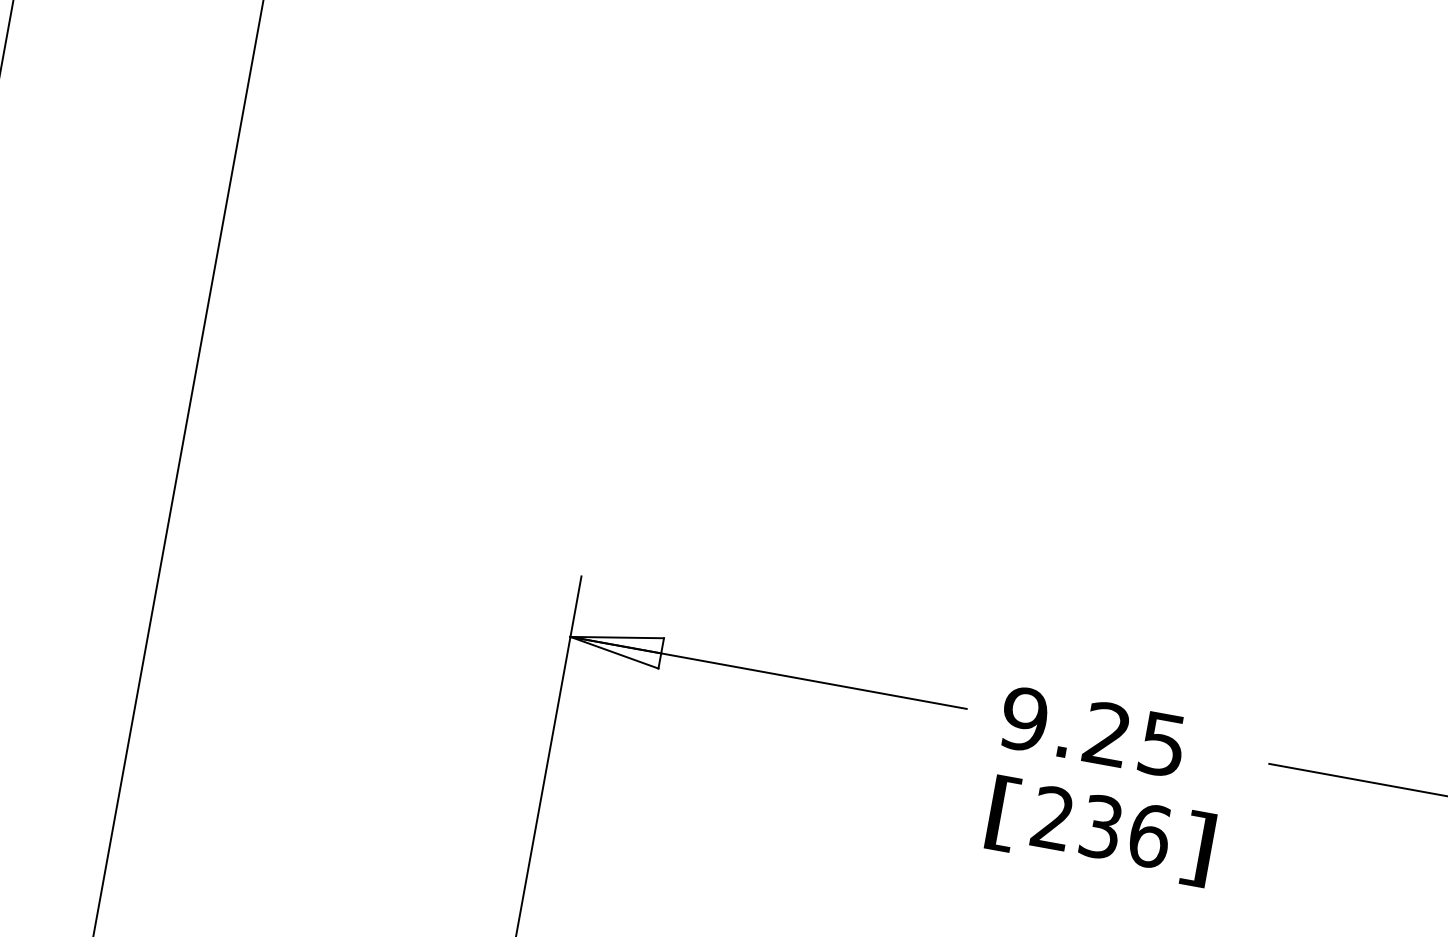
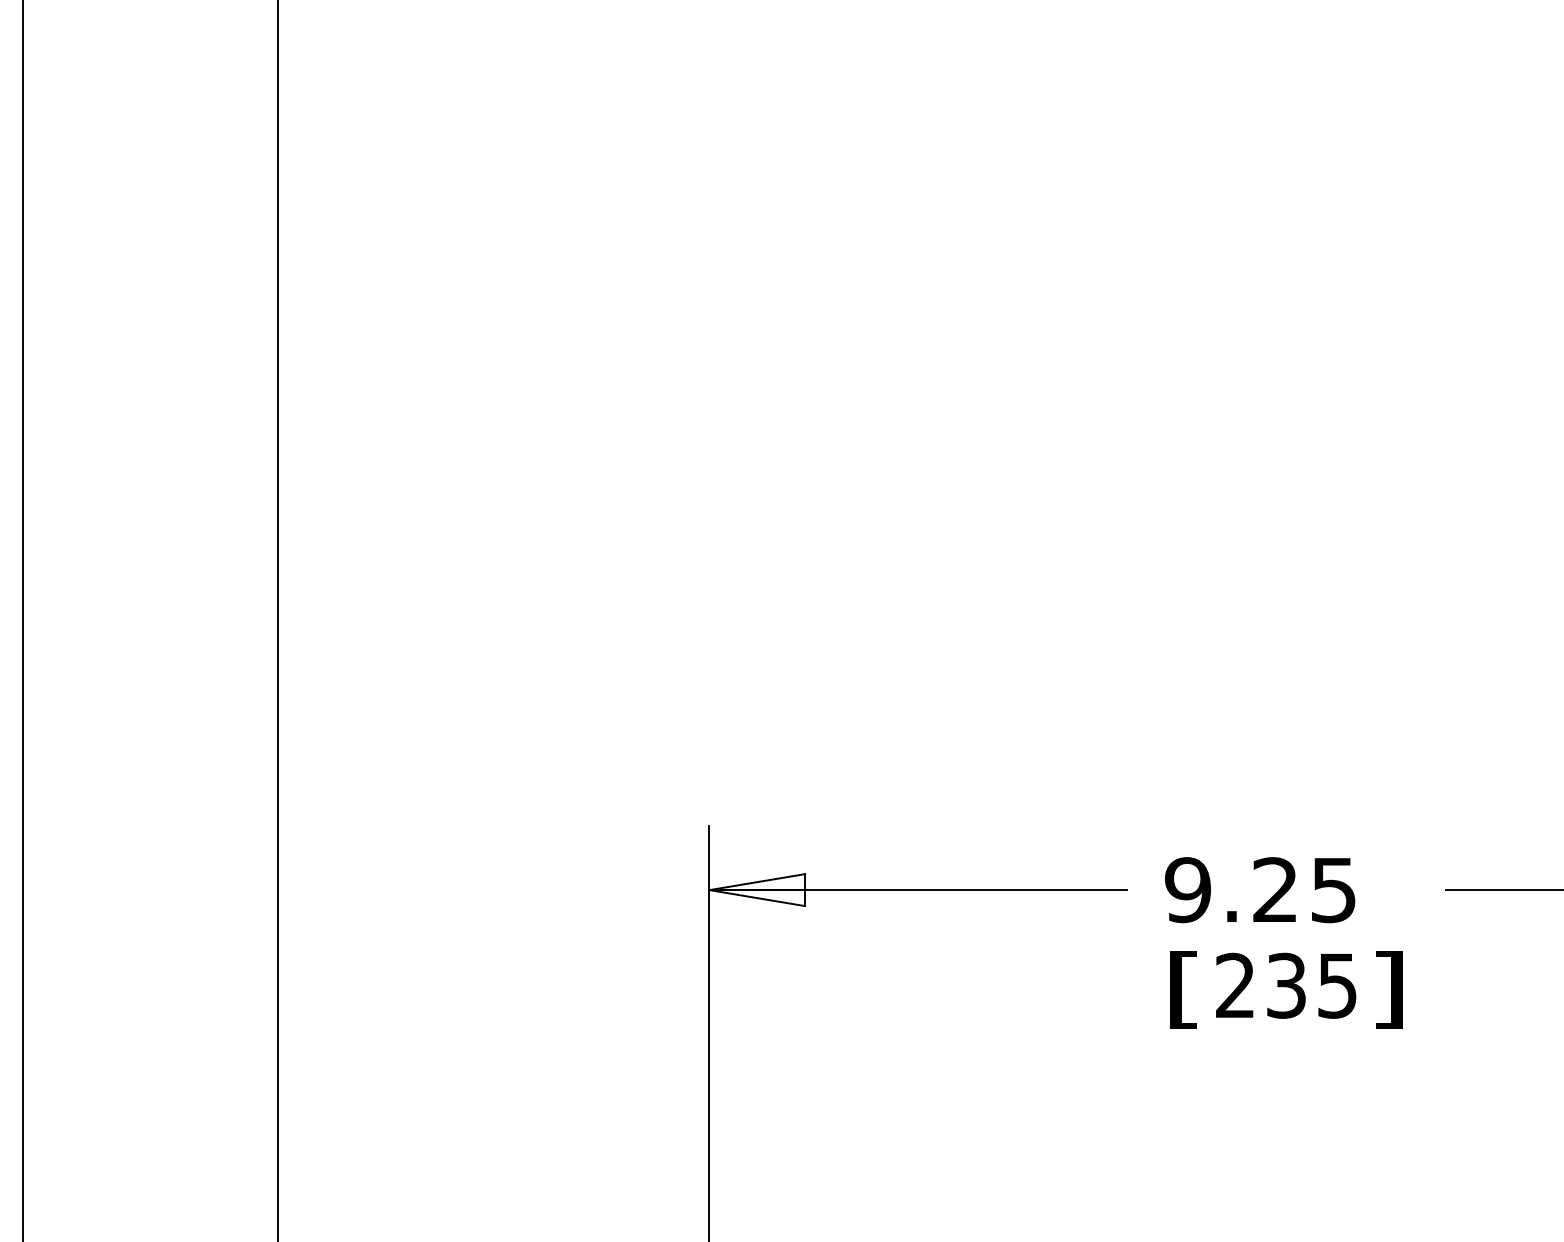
text: (1149, 835) -> (1337, 985), 236 -> 235

